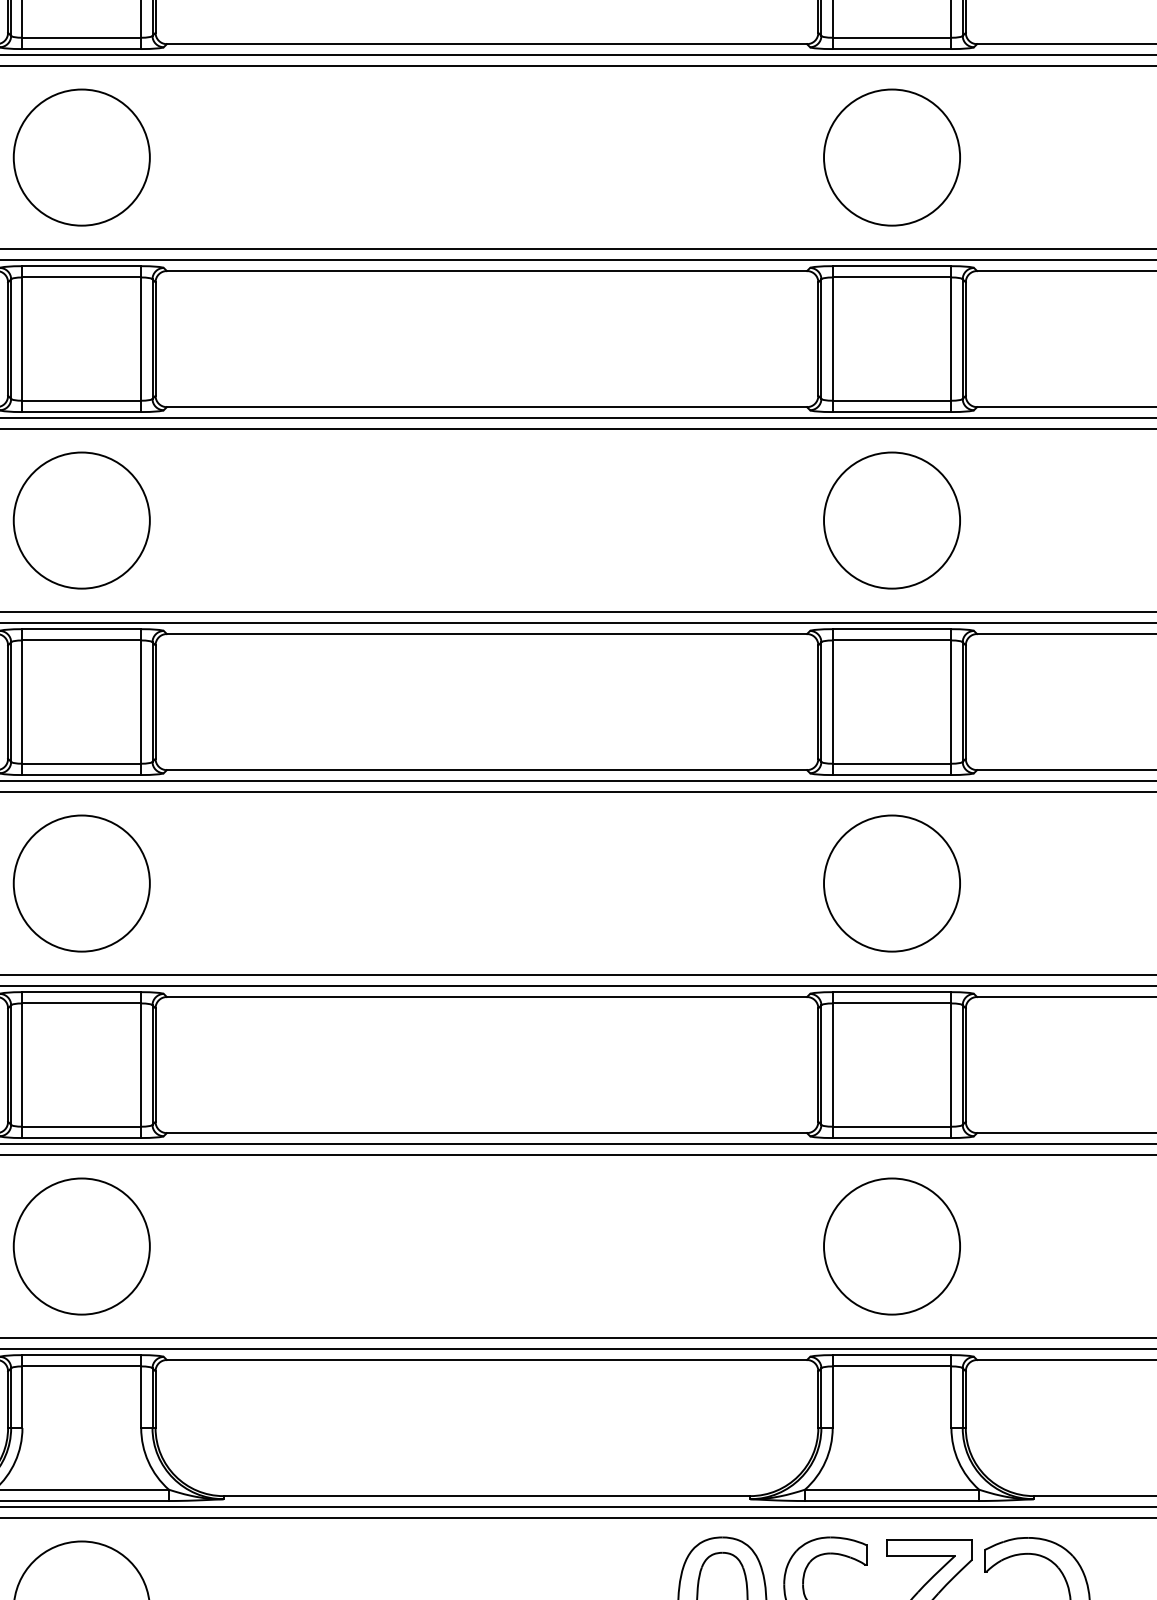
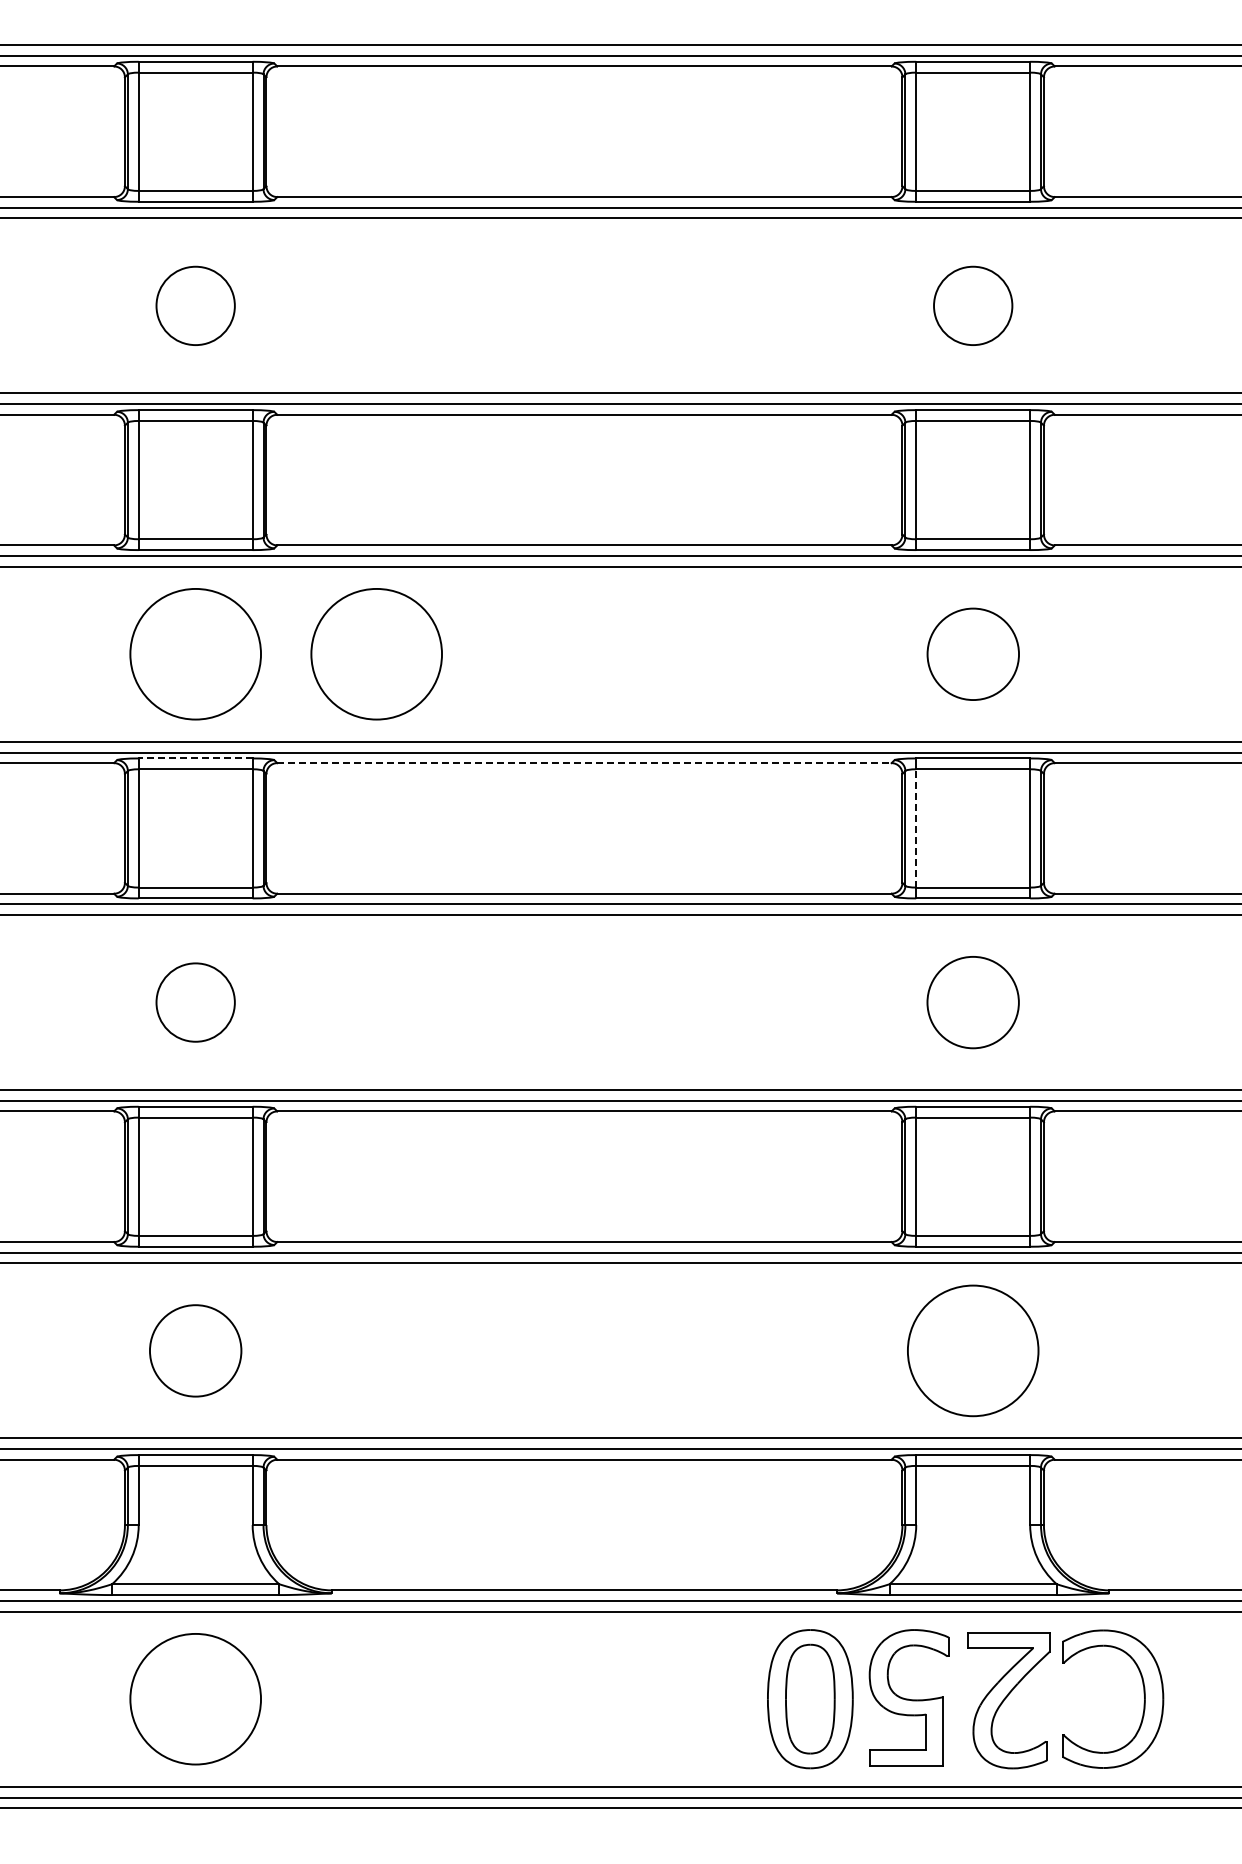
circle: (81, 157) -> (195, 305), size x0.6
circle: (891, 157) -> (972, 305), size x0.6
circle: (270, 520) -> (376, 654), added
circle: (892, 520) -> (973, 654), size x0.7
line: (81, 629) -> (195, 758), solid -> dashed
line: (487, 634) -> (584, 763), solid -> dashed
line: (832, 701) -> (916, 827), solid -> dashed
circle: (81, 883) -> (195, 1002), size x0.6
circle: (891, 883) -> (972, 1002), size x0.7
circle: (81, 1246) -> (195, 1350), size x0.7

